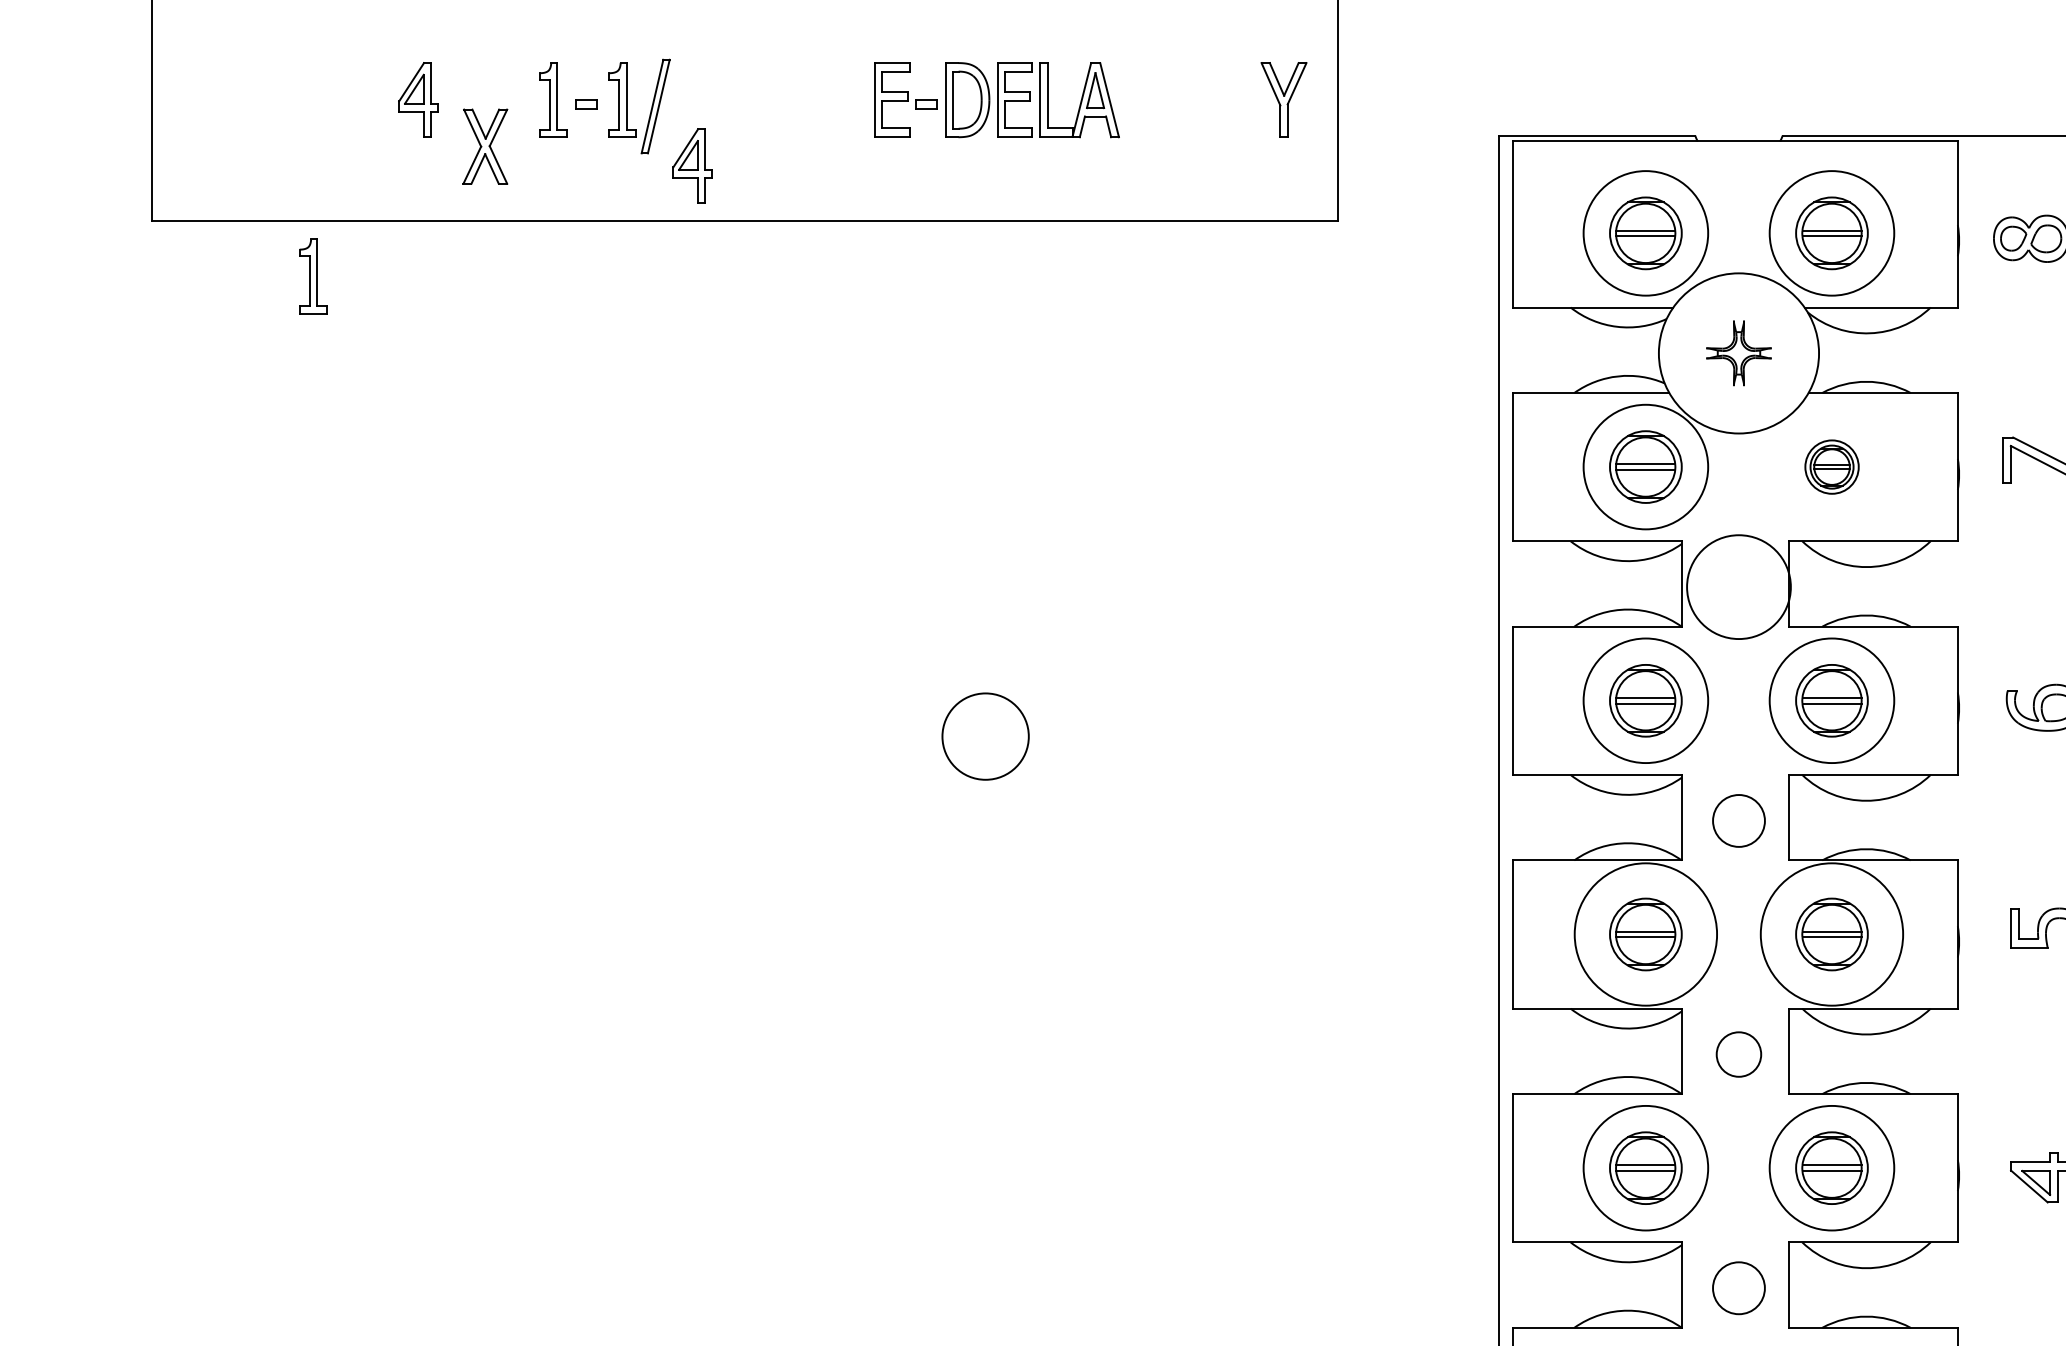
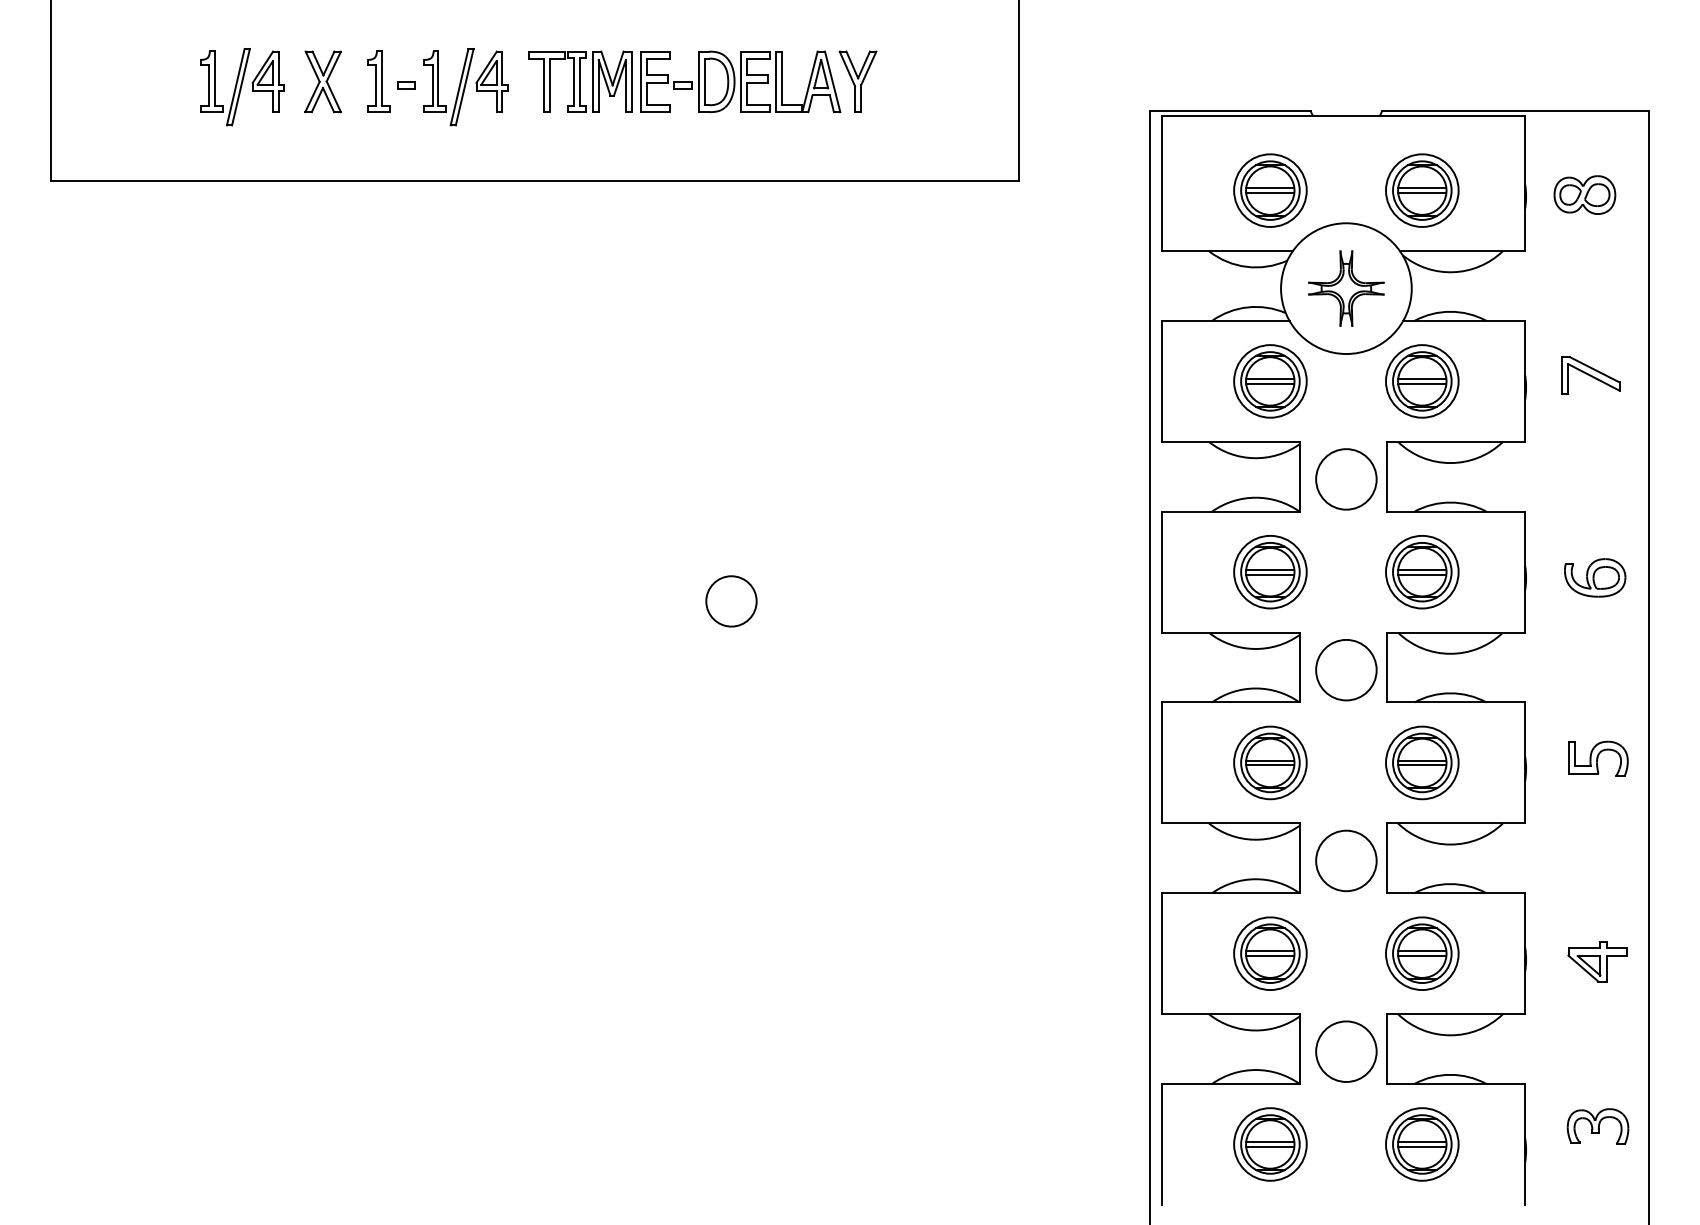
part: (800, 99) -> (580, 81), added
part: (1283, 99) -> (857, 81), moved
part: (375, 111) -> (233, 91), added
part: (484, 146) -> (322, 81), moved
part: (691, 165) -> (491, 81), moved
circle: (1645, 233) -> (1270, 190), size x0.71
circle: (1832, 233) -> (1422, 190), size x0.71
part: (313, 276) -> (182, 225), removed
part: (1739, 353) -> (1346, 288), size x1.43
circle: (1645, 467) -> (1270, 381), size x0.71
part: (1832, 467) -> (1422, 381), size x1.67
circle: (1739, 587) -> (1346, 479), size x0.71
circle: (1645, 699) -> (1270, 571), size x0.71
circle: (1832, 699) -> (1422, 571), size x0.71
circle: (985, 736) -> (731, 601), size x0.71
circle: (1739, 821) -> (1346, 670), size x1.43
circle: (1645, 933) -> (1270, 762), size x0.62
circle: (1832, 933) -> (1422, 762), size x0.62
circle: (1739, 1054) -> (1346, 860), size x1.67
circle: (1645, 1167) -> (1270, 953), size x0.71
circle: (1832, 1167) -> (1422, 953), size x0.71
circle: (1739, 1288) -> (1346, 1051), size x1.43

